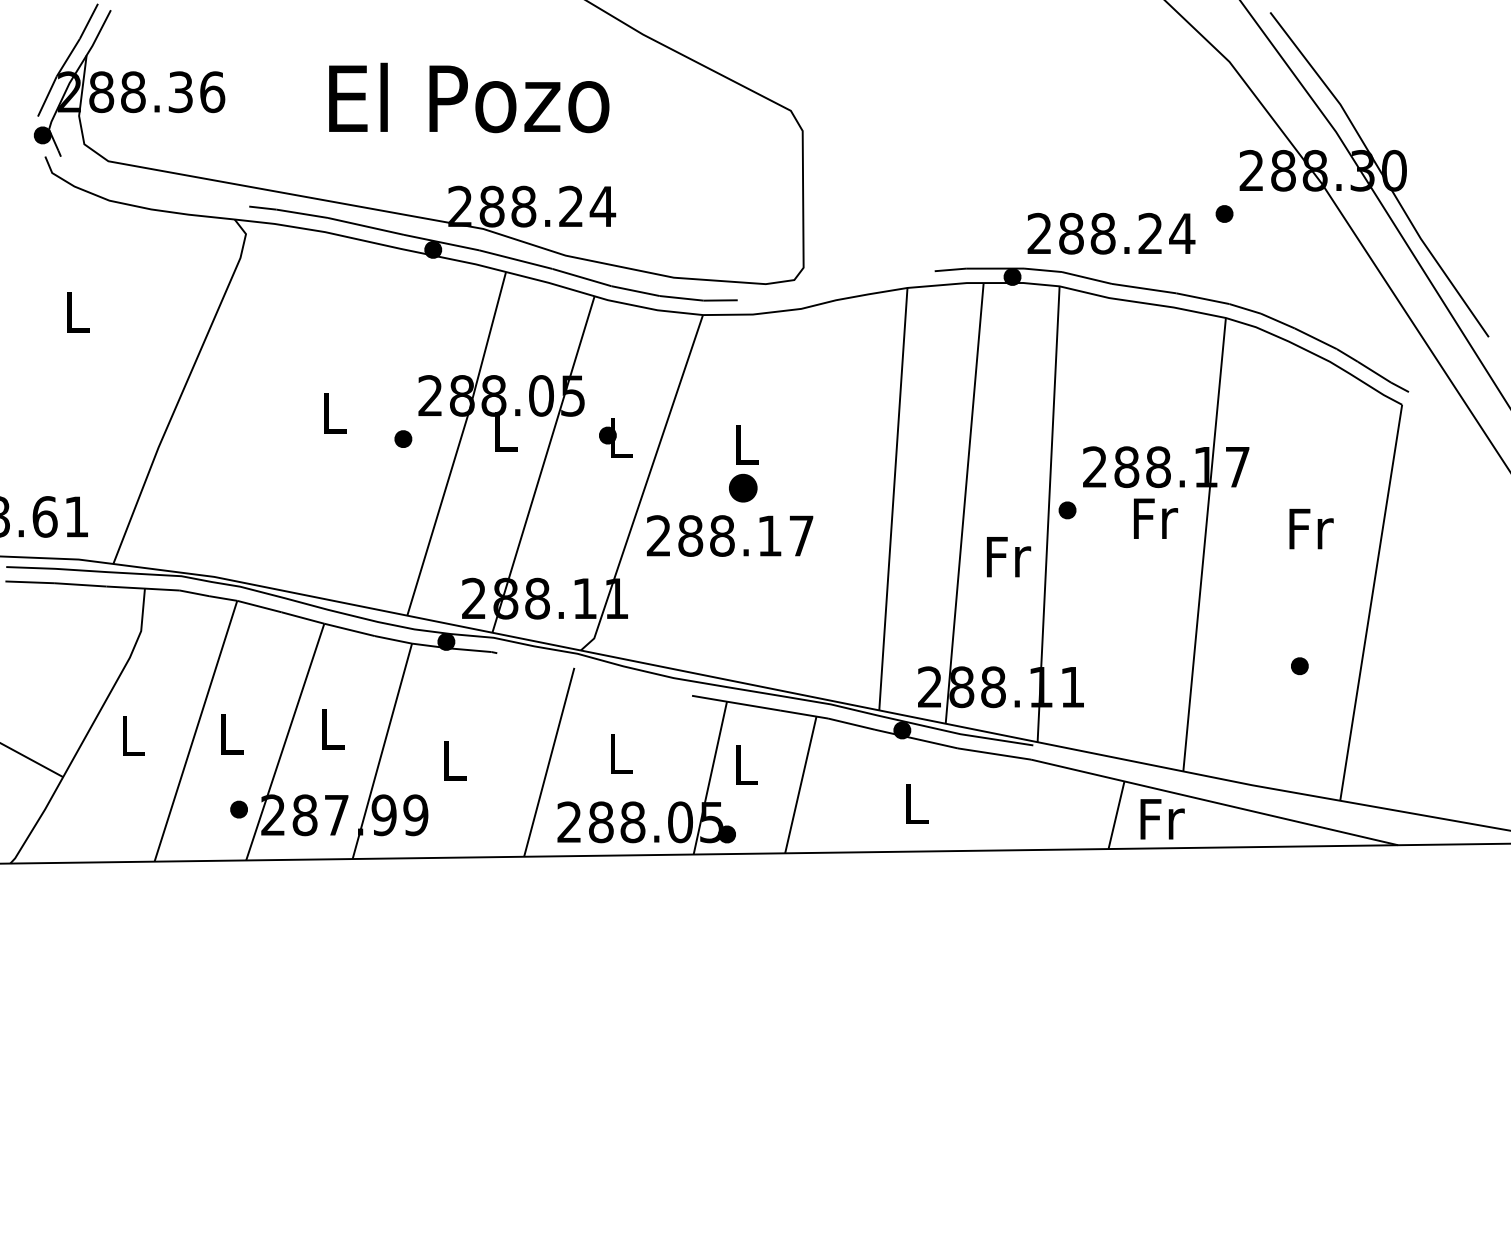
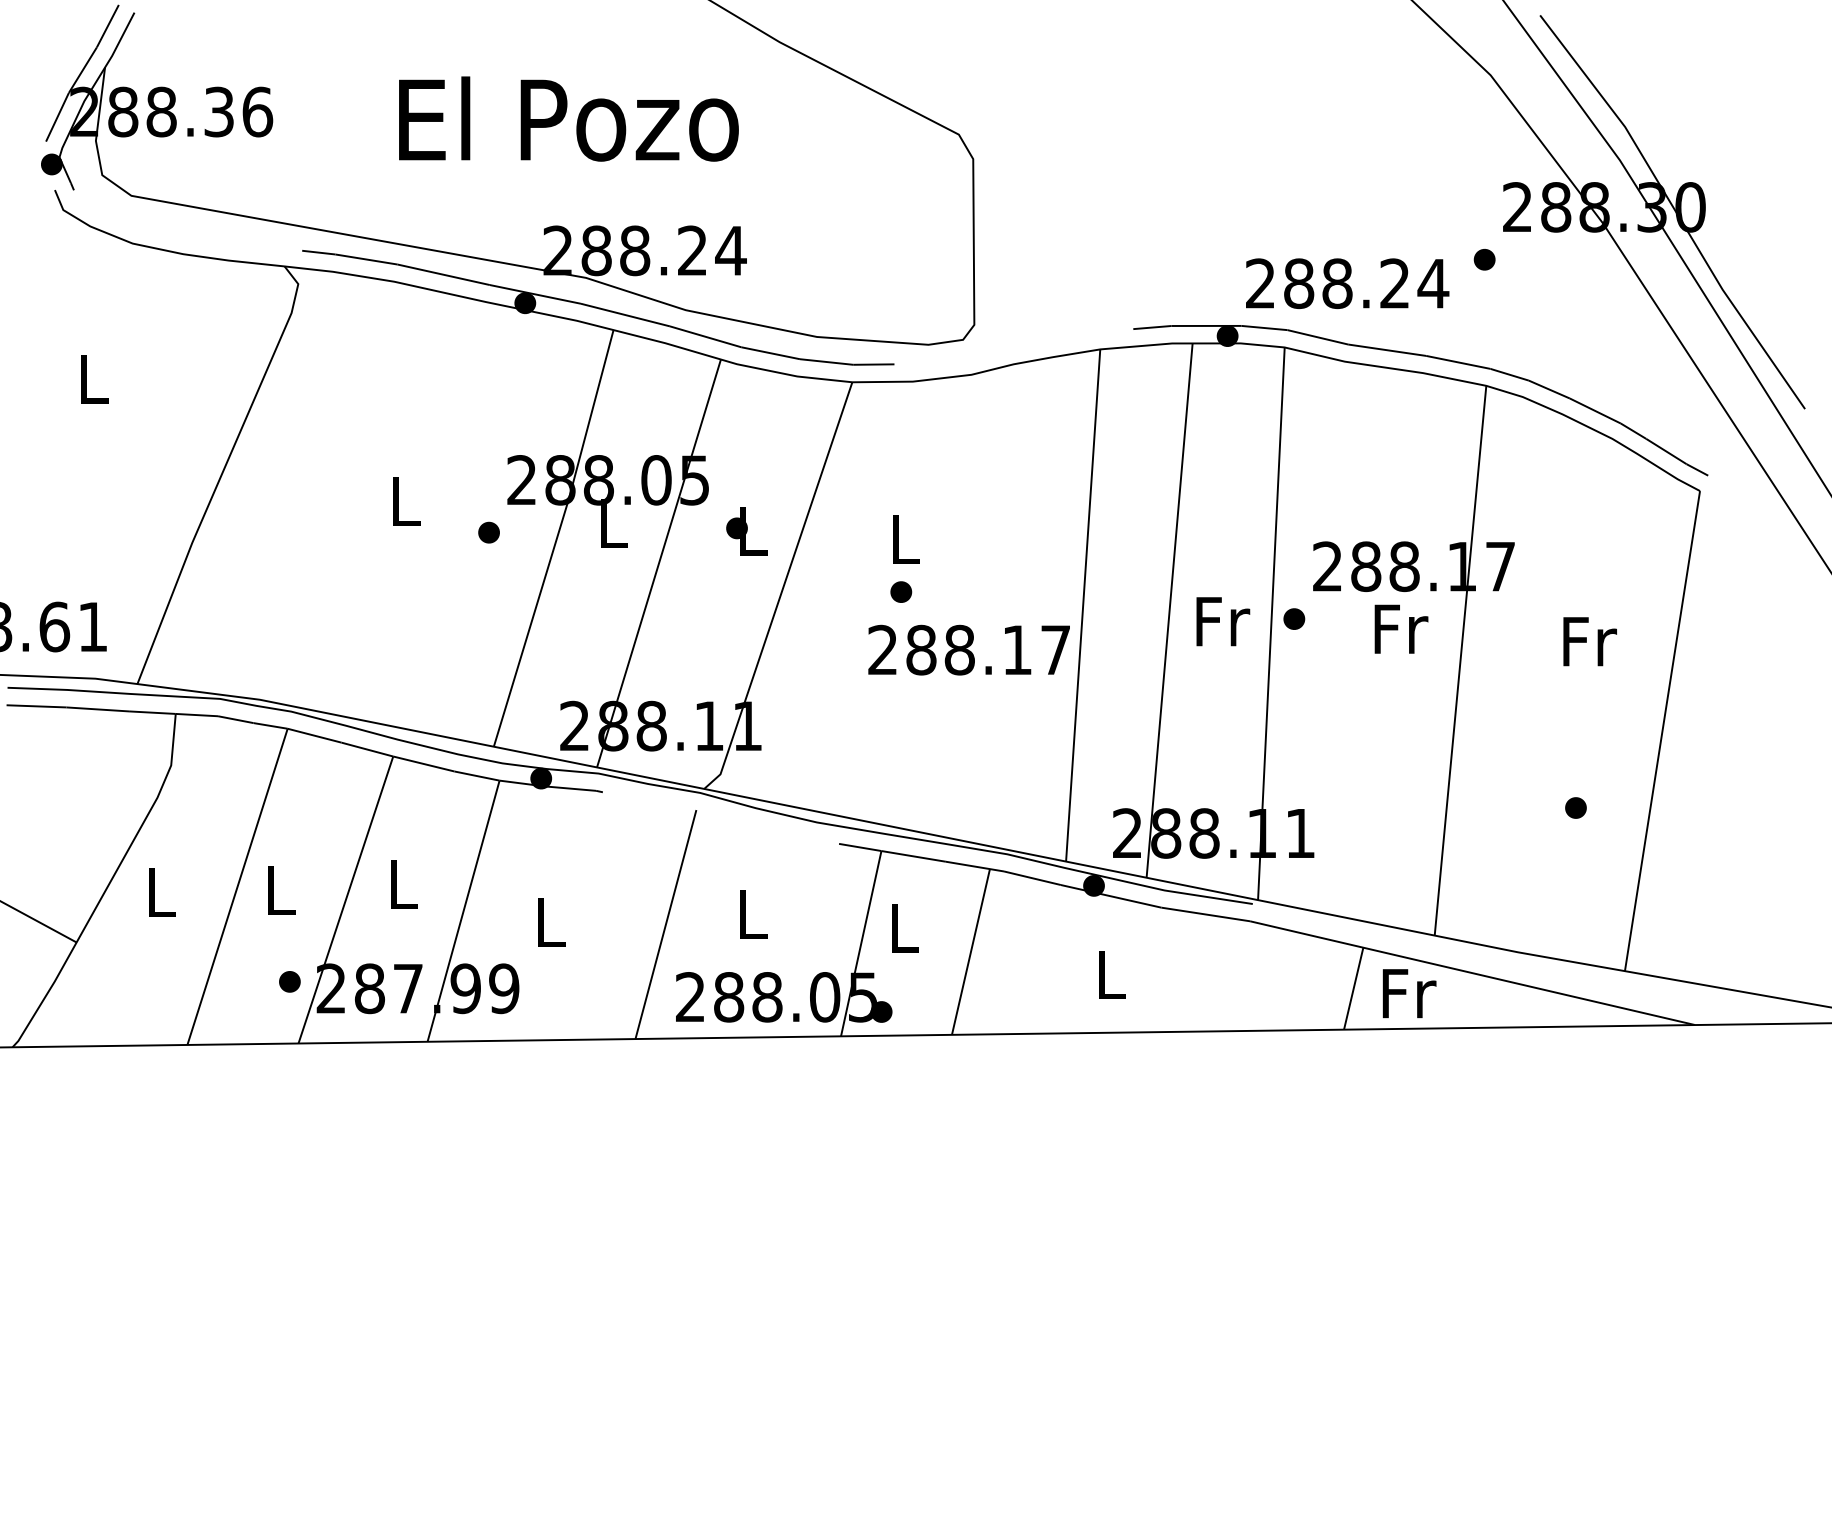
part: (743, 487) -> (901, 591), size x0.62
text: (729, 535) -> (968, 649), moved
text: (1009, 556) -> (1223, 621), moved

